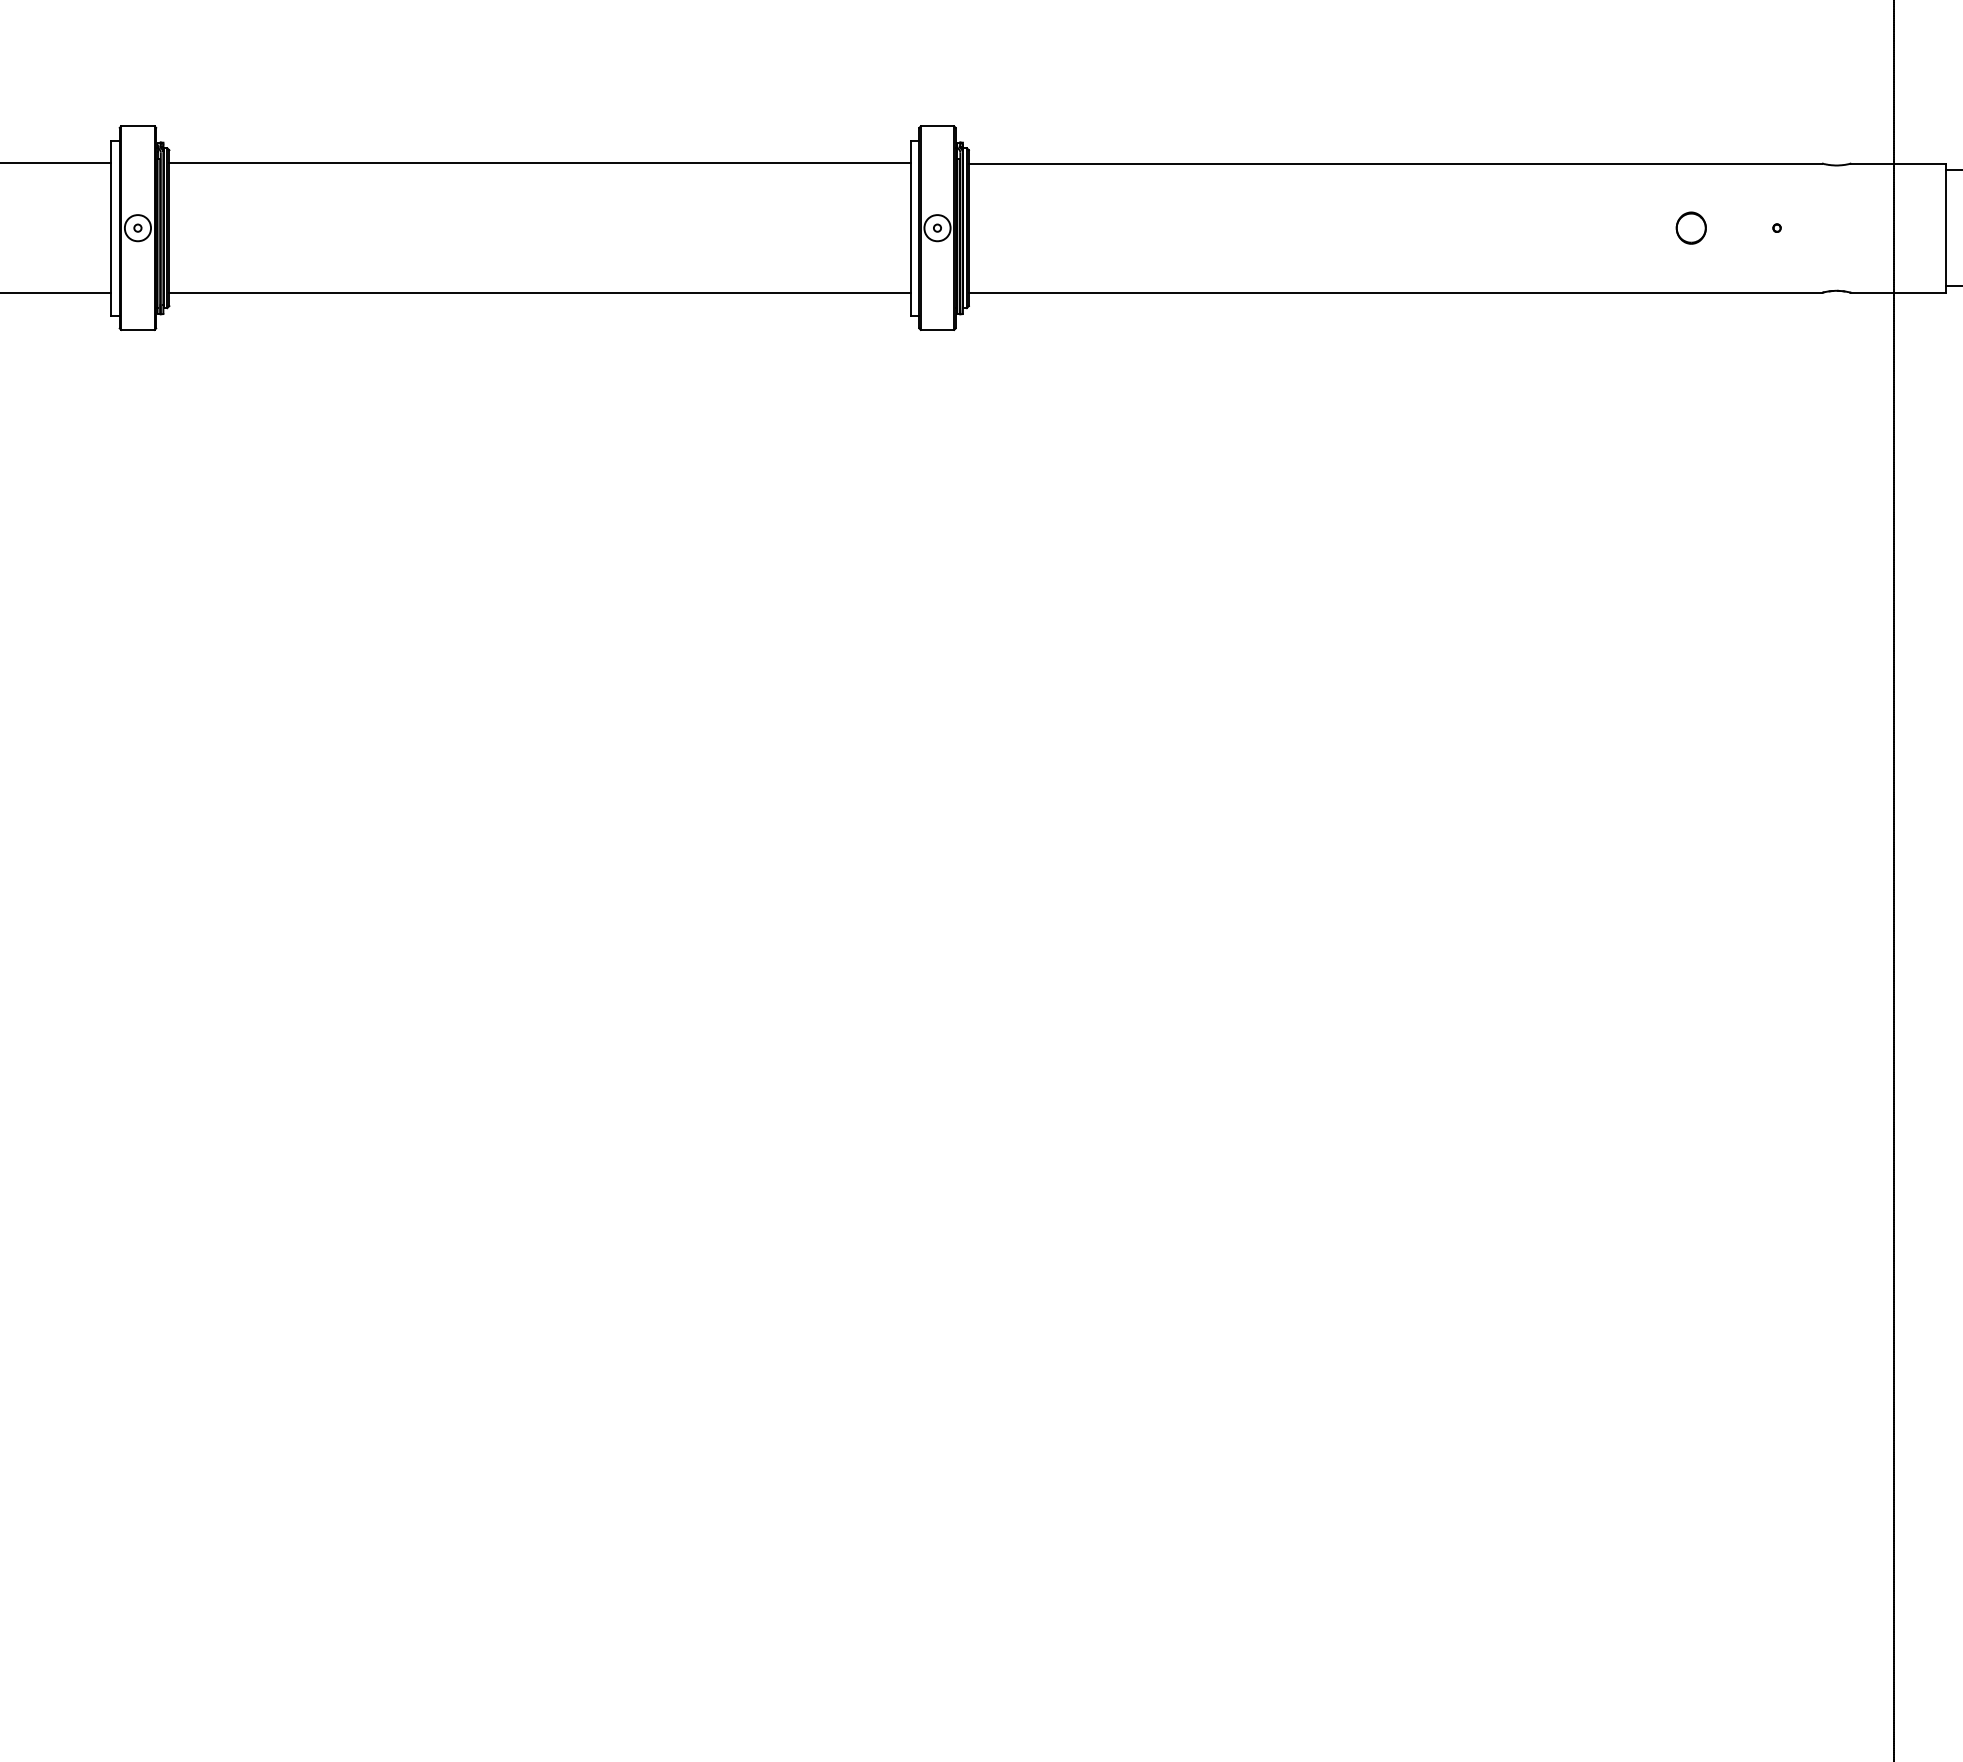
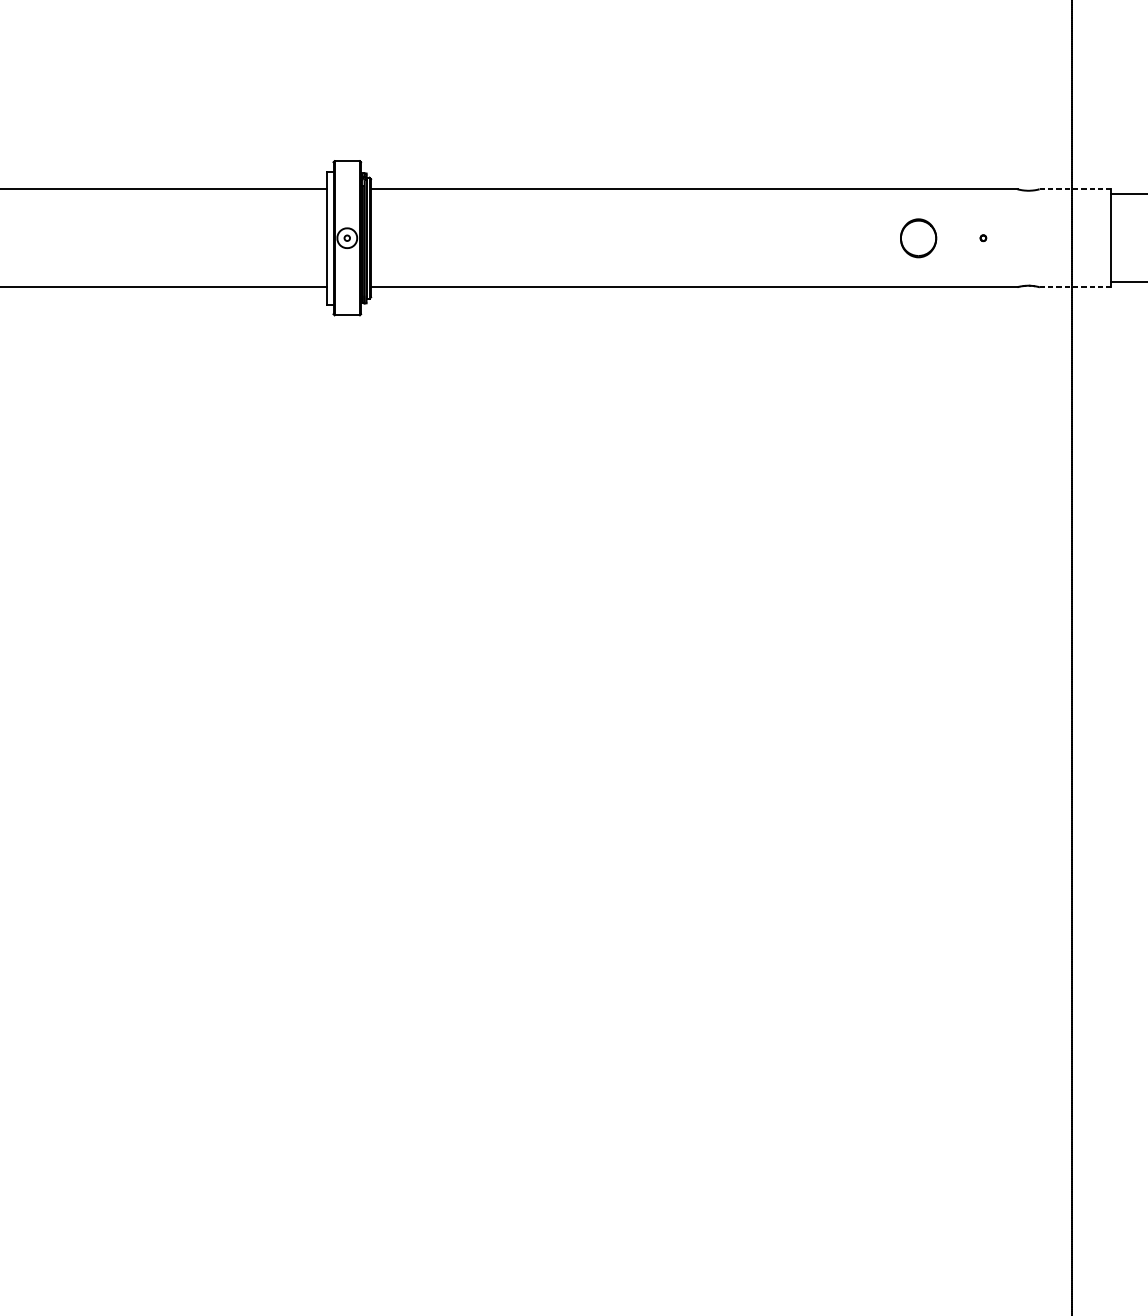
line: (1898, 163) -> (1075, 189), solid -> dashed
part: (1690, 227) -> (917, 237), size x1.6
line: (1898, 292) -> (1075, 286), solid -> dashed

